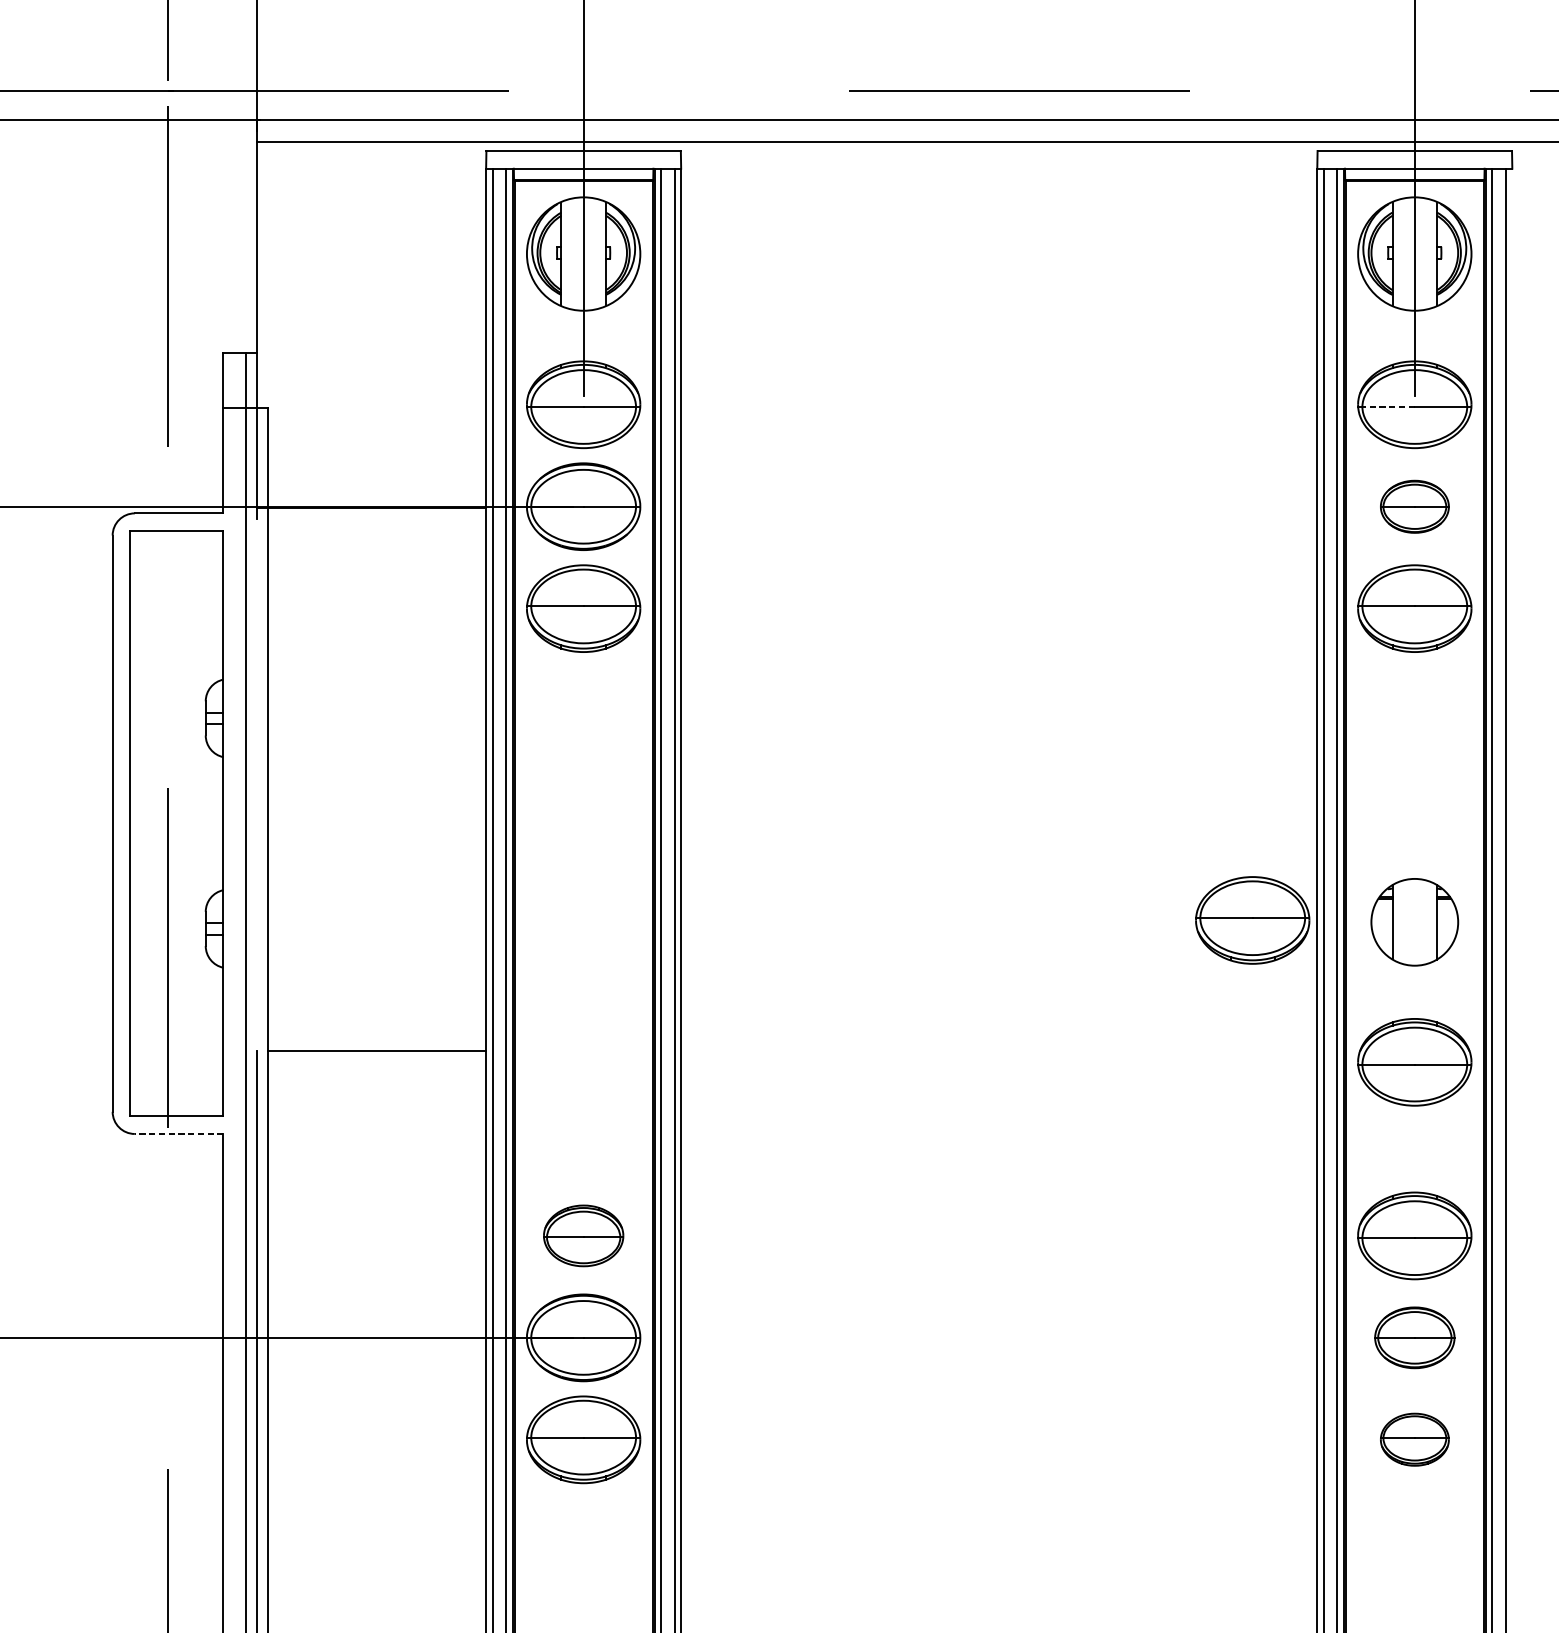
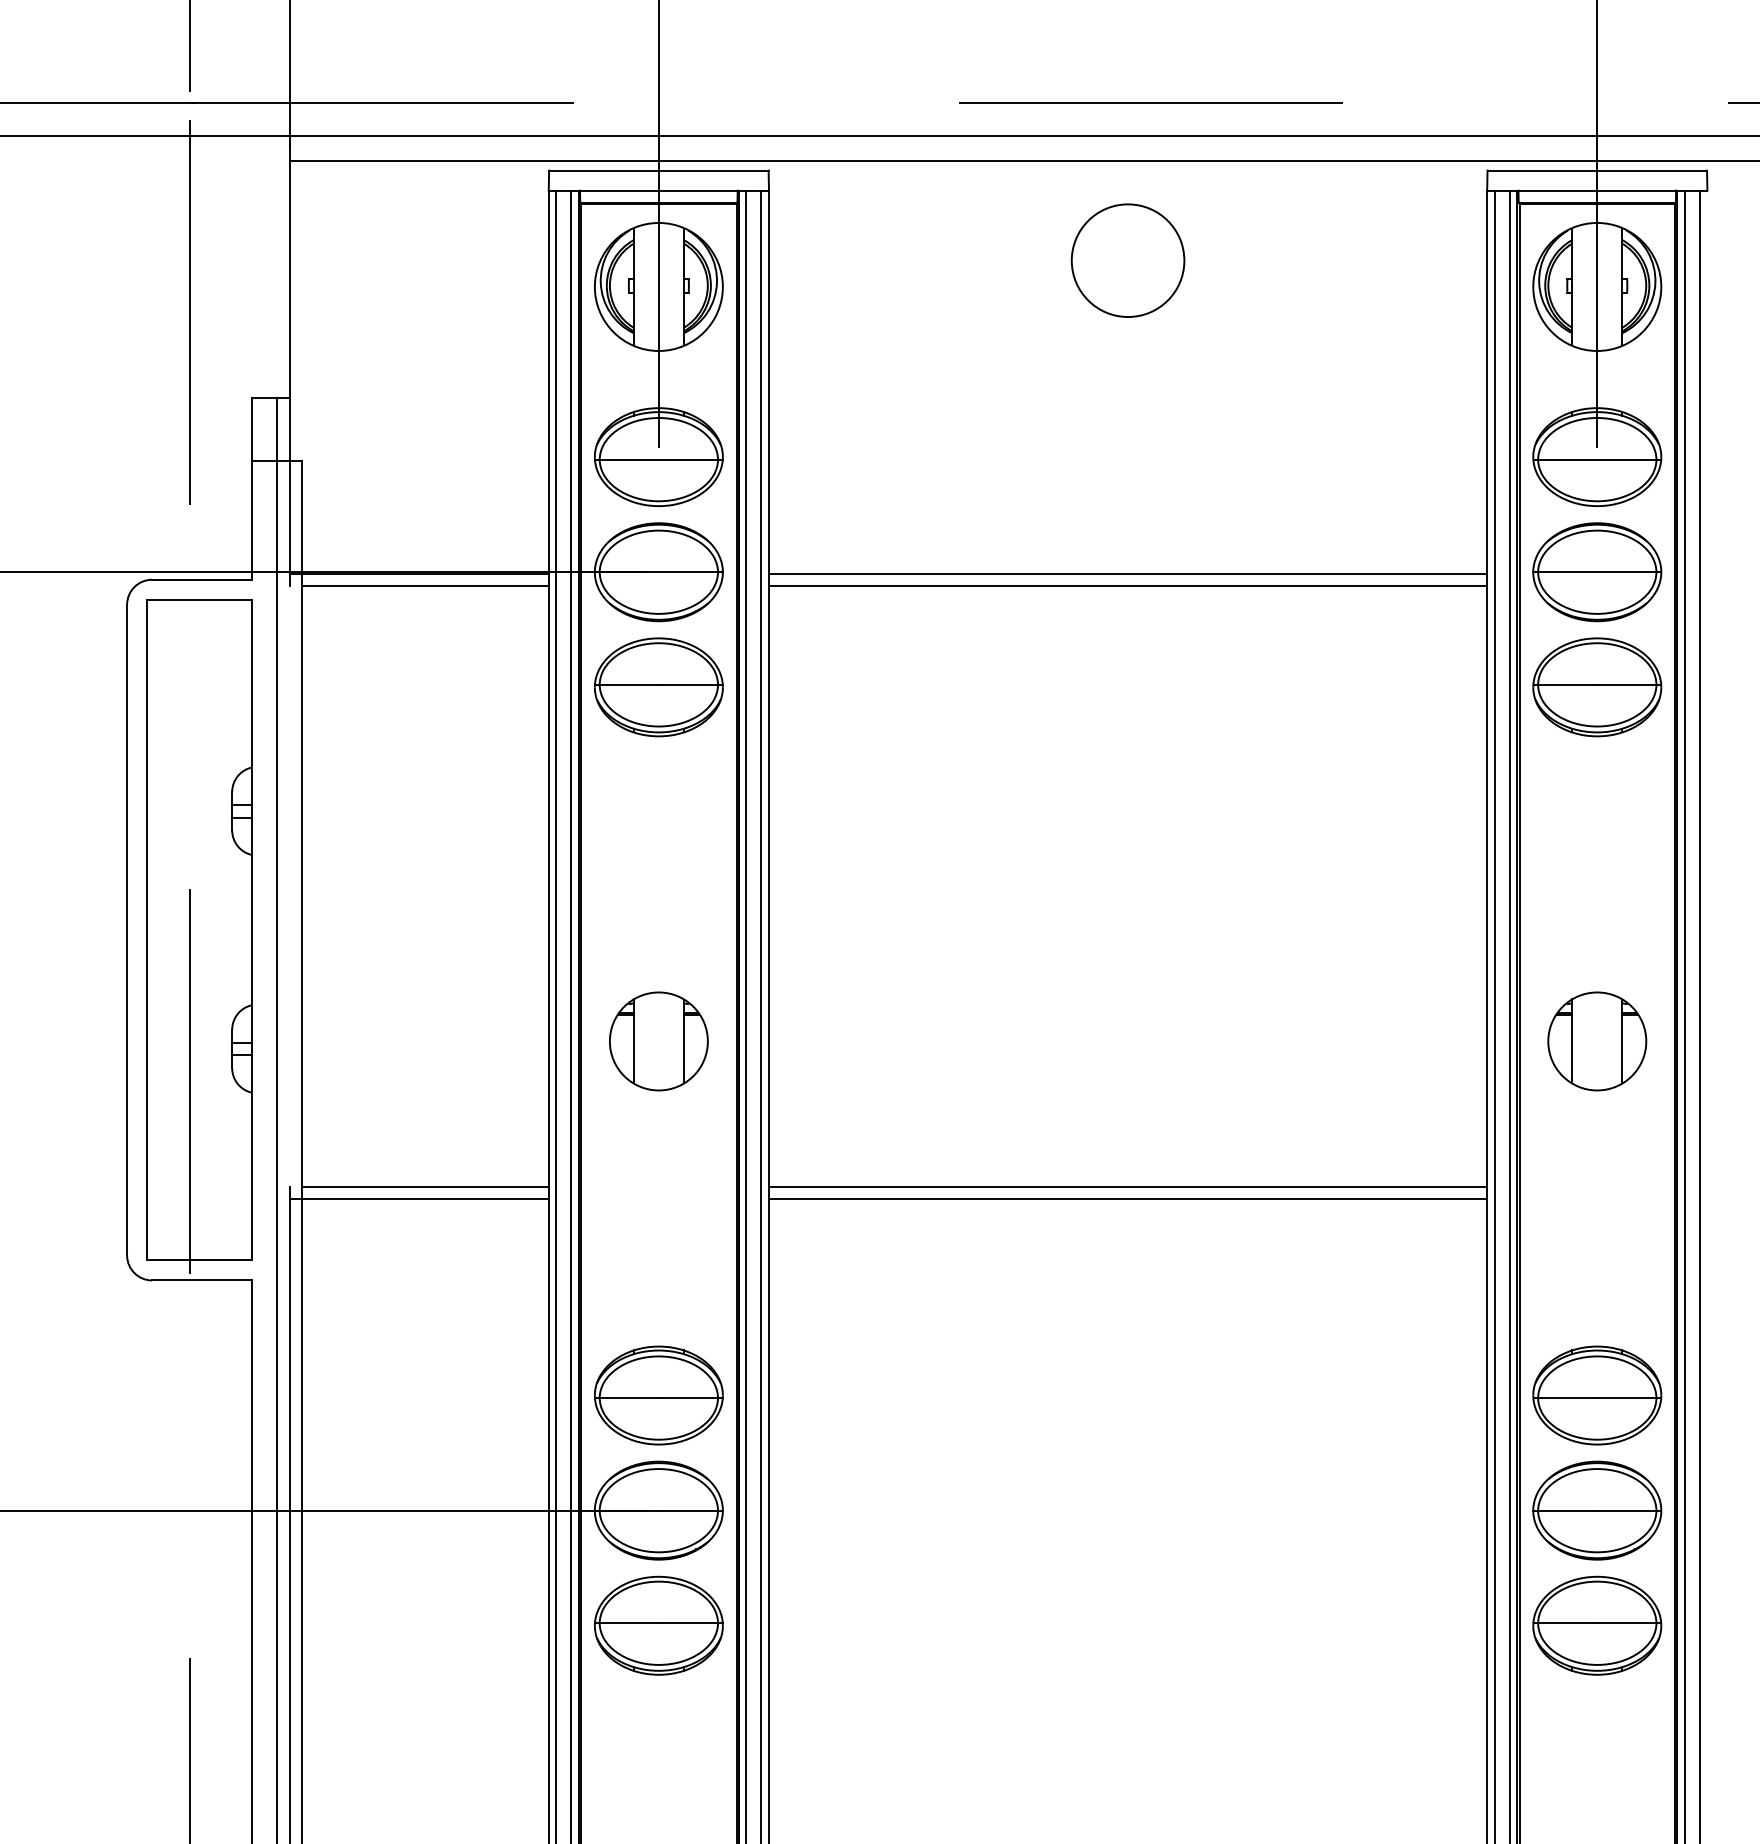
circle: (998, 230) -> (1127, 260), added
line: (1388, 406) -> (1567, 459), dashed -> solid
part: (1414, 506) -> (1597, 572), size x1.67
line: (998, 507) -> (1127, 573), added
line: (376, 519) -> (425, 586), added
line: (998, 519) -> (1127, 586), added
part: (1252, 920) -> (1414, 1039), removed
part: (583, 922) -> (658, 1041), added
line: (998, 1050) -> (1127, 1186), added
line: (370, 1062) -> (418, 1199), added
line: (998, 1062) -> (1127, 1199), added
part: (1414, 1062) -> (1597, 1199), removed
line: (178, 1134) -> (201, 1280), dashed -> solid
part: (583, 1235) -> (658, 1395), size x1.43
part: (1414, 1337) -> (1597, 1510), size x1.43
part: (1414, 1439) -> (1597, 1625), size x1.67

